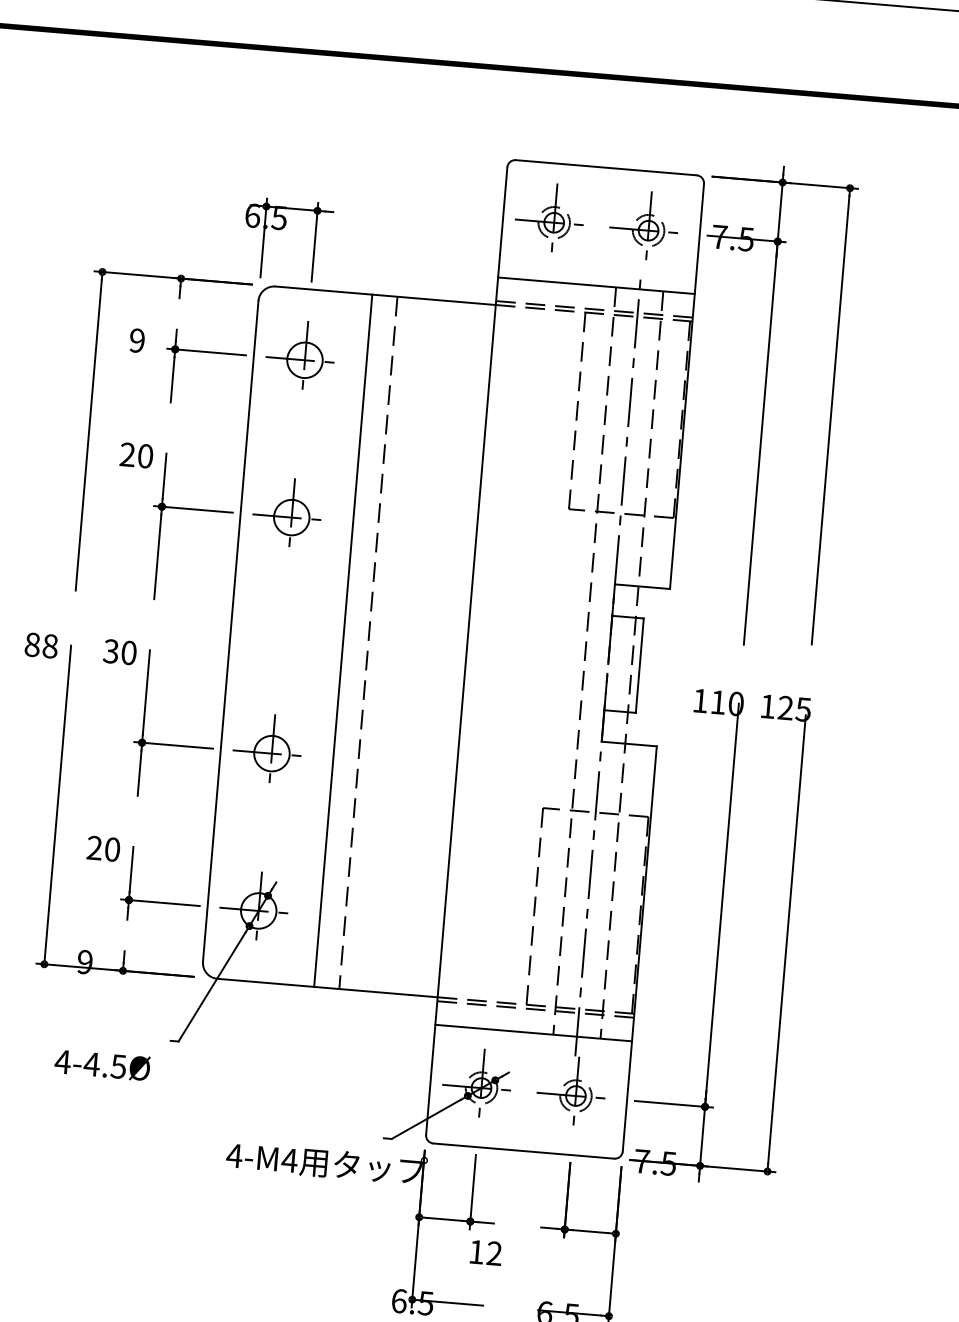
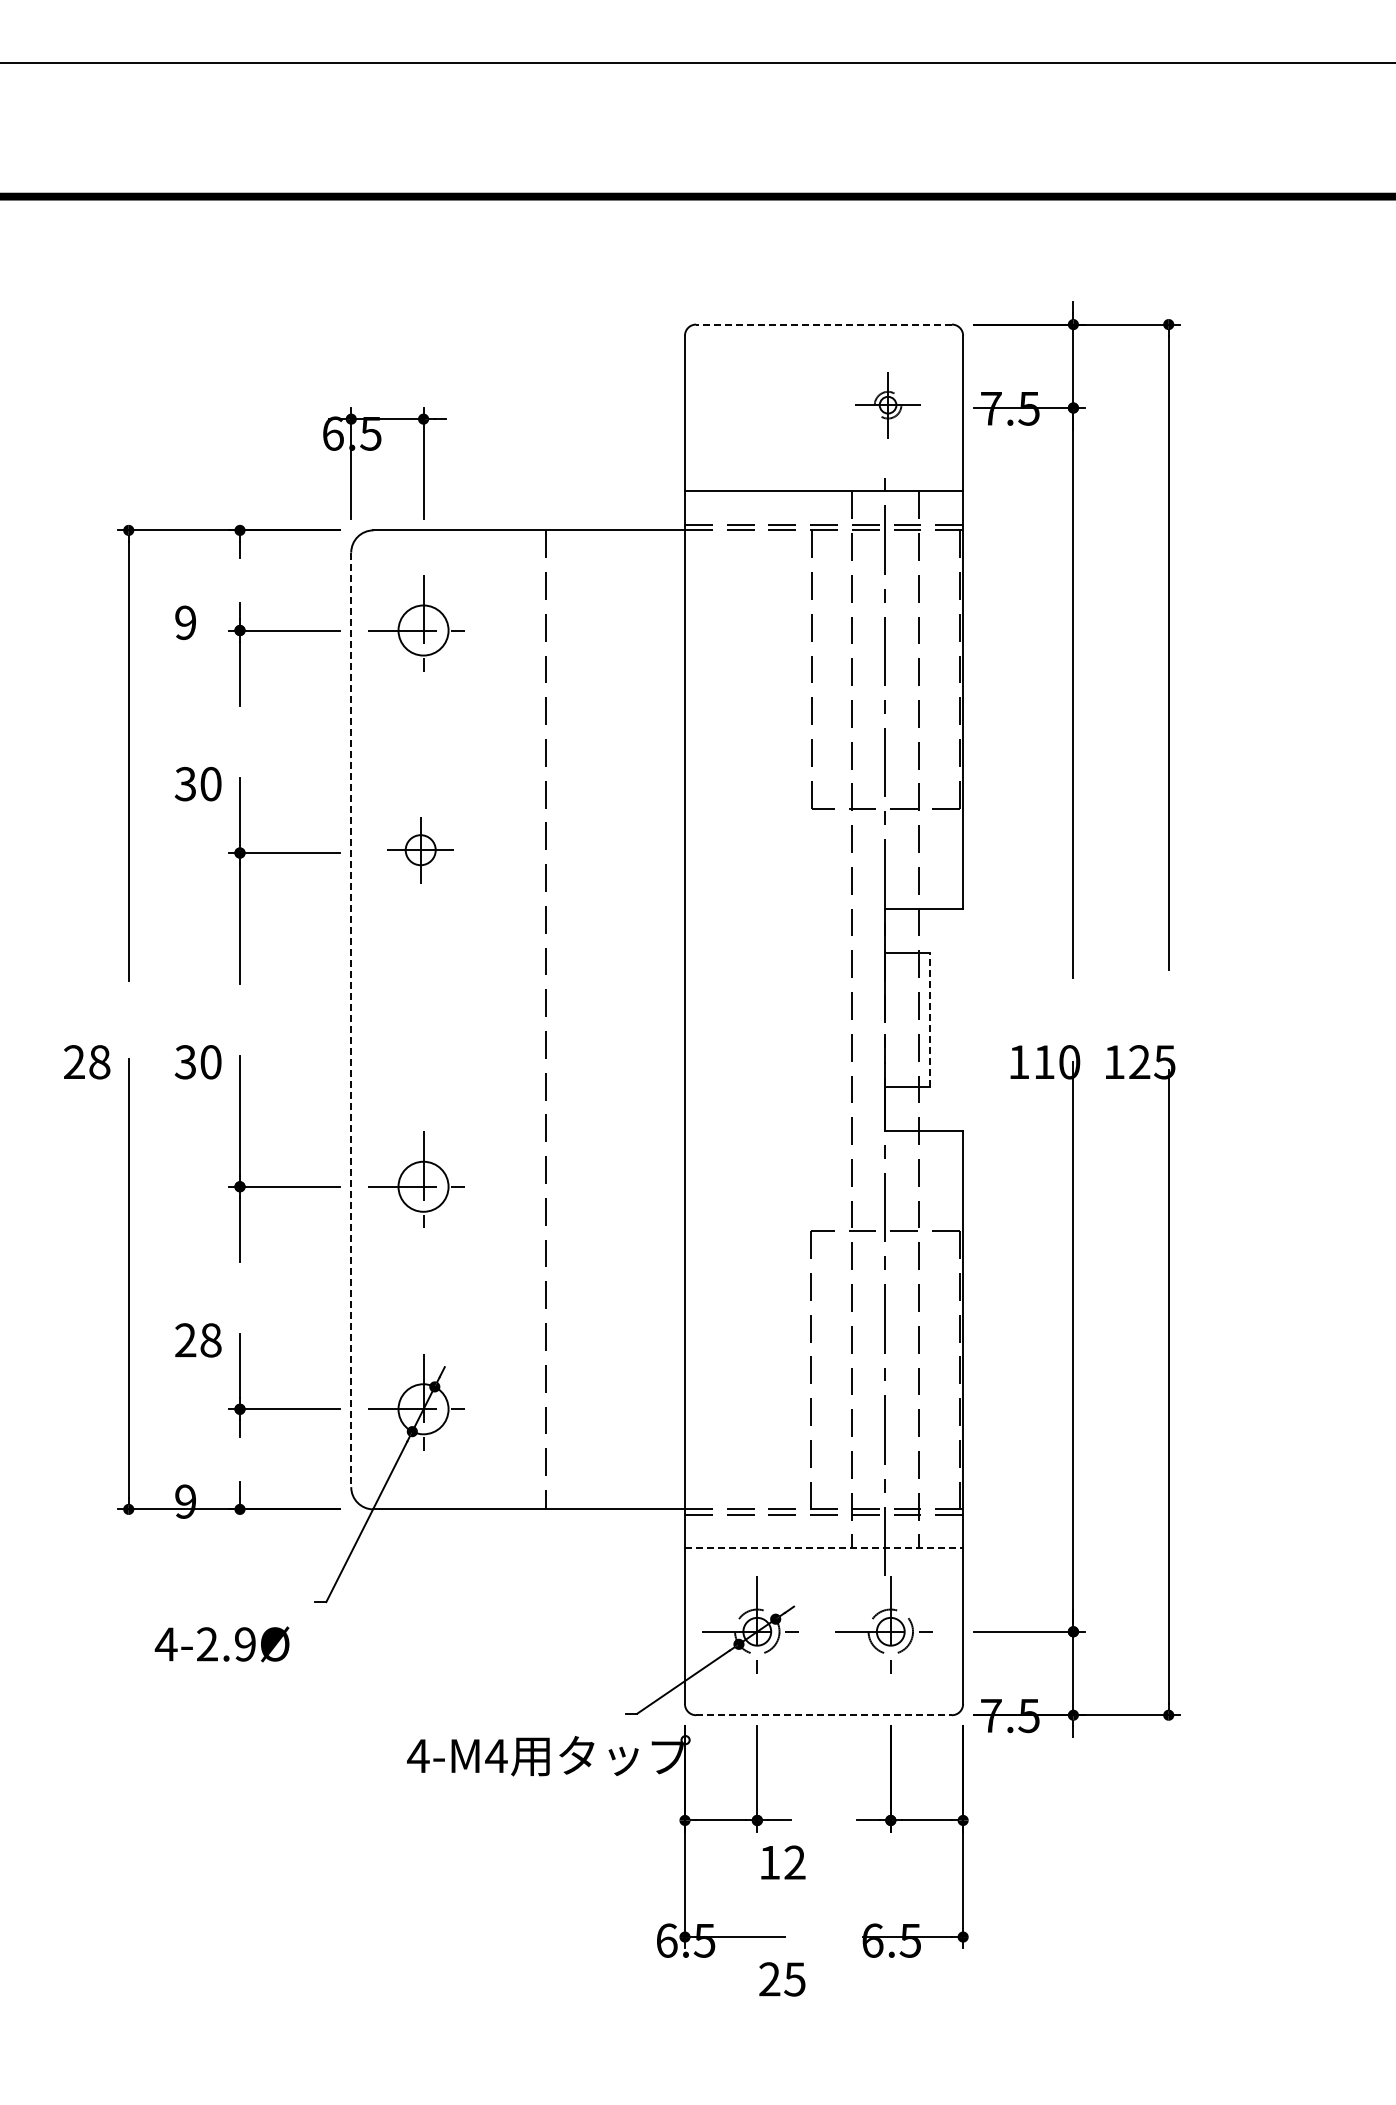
line: (606, 167) -> (824, 324), solid -> dashed
part: (549, 217) -> (750, 400), removed
part: (643, 224) -> (883, 400), size x0.6
text: (127, 455) -> (185, 784), 20 -> 30
part: (287, 511) -> (416, 845), size x0.6
line: (230, 631) -> (351, 1020), solid -> dashed
line: (343, 640) -> (510, 1019), removed
text: (32, 645) -> (74, 1062), 88 -> 28
line: (639, 665) -> (929, 1019), solid -> dashed
text: (112, 849) -> (210, 1340), 20 -> 28
line: (534, 1033) -> (824, 1548), solid -> dashed
text: (104, 1065) -> (225, 1644), 4-4.5Ø -> 4-2.9Ø
line: (524, 1151) -> (824, 1715), solid -> dashed

